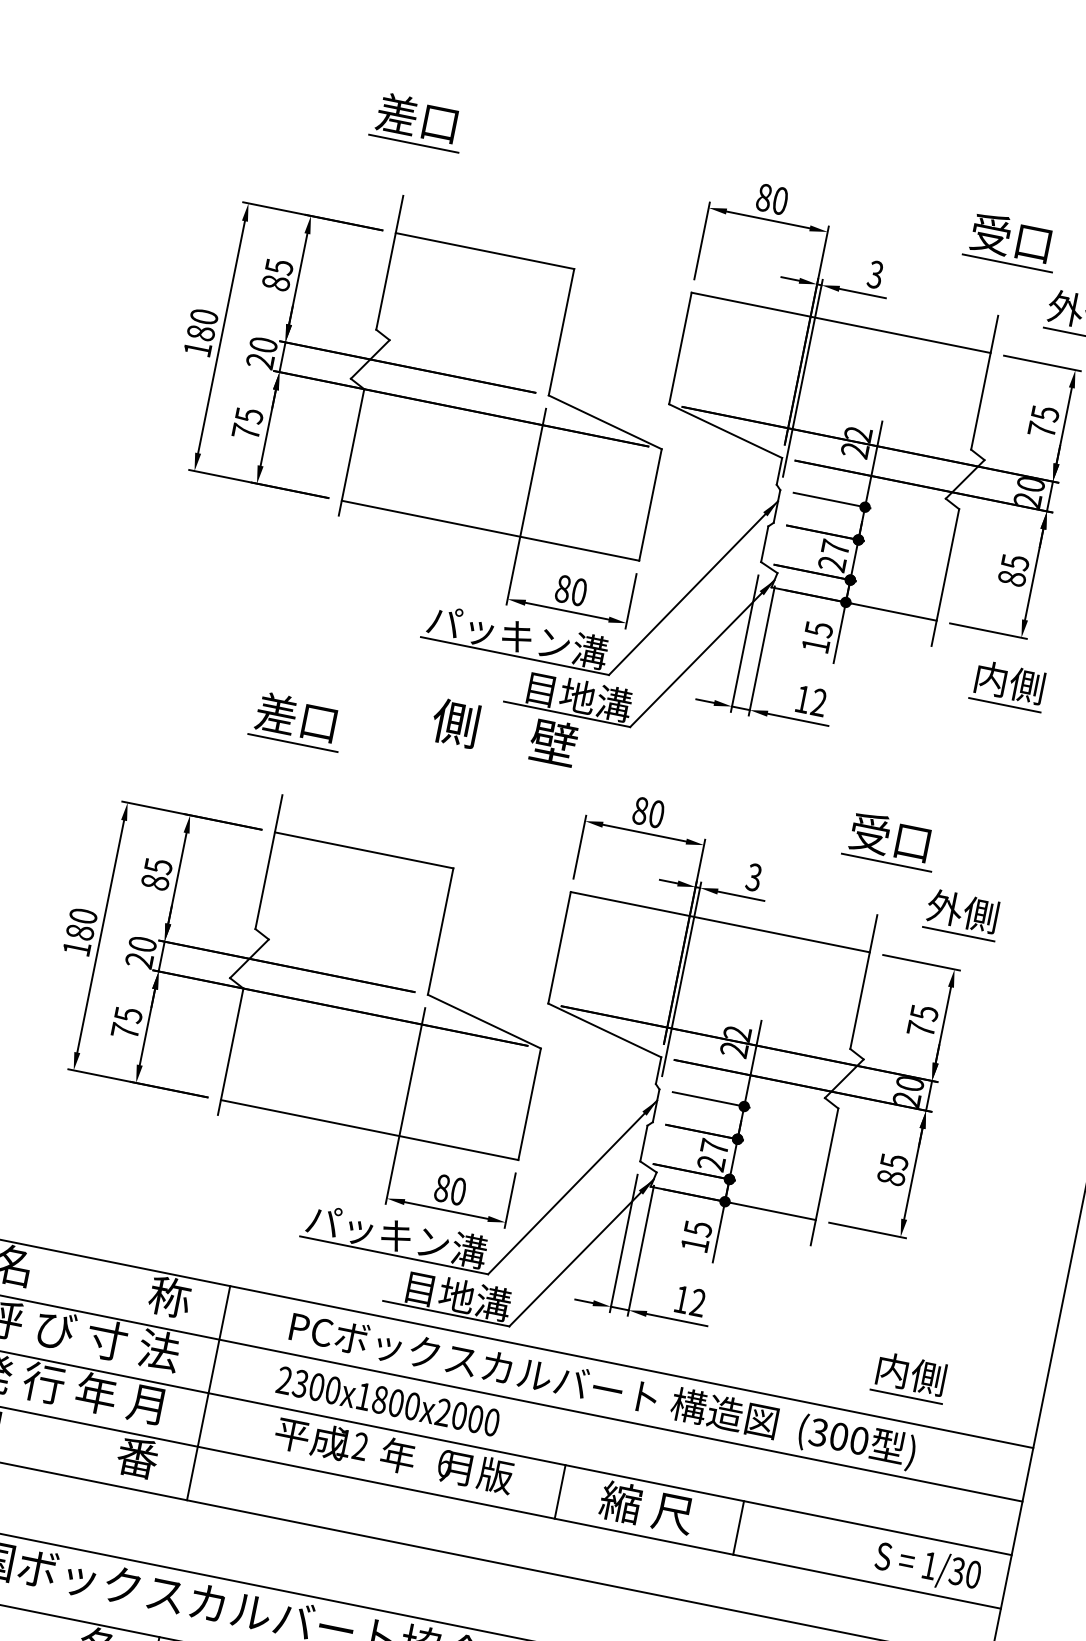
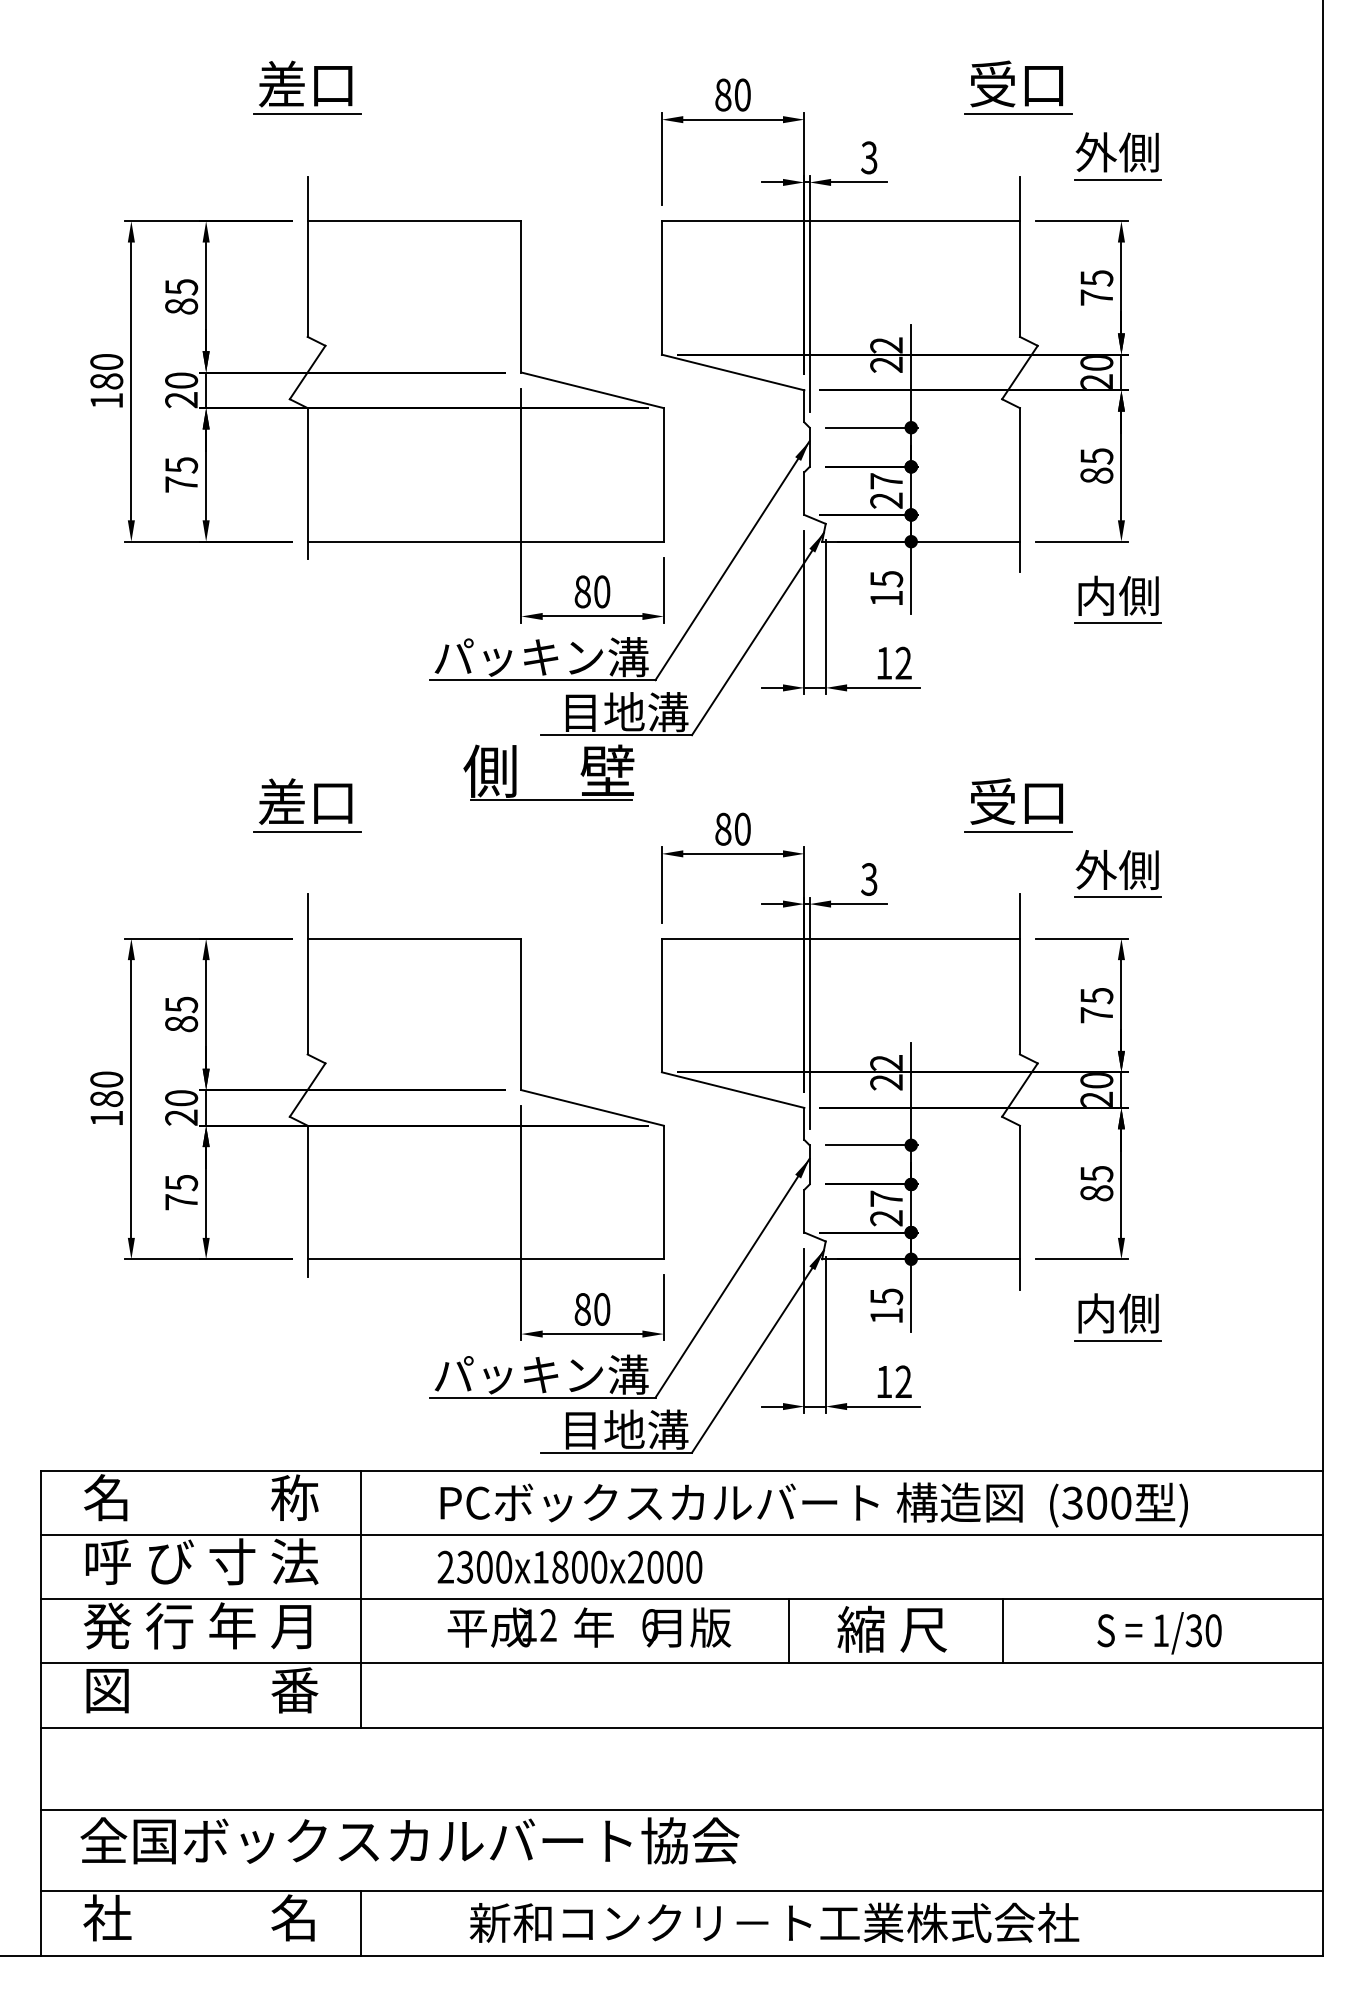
line: (501, 756) -> (550, 799), added
part: (909, 1377) -> (1117, 1317), moved
text: (927, 1567) -> (1159, 1633), moved

